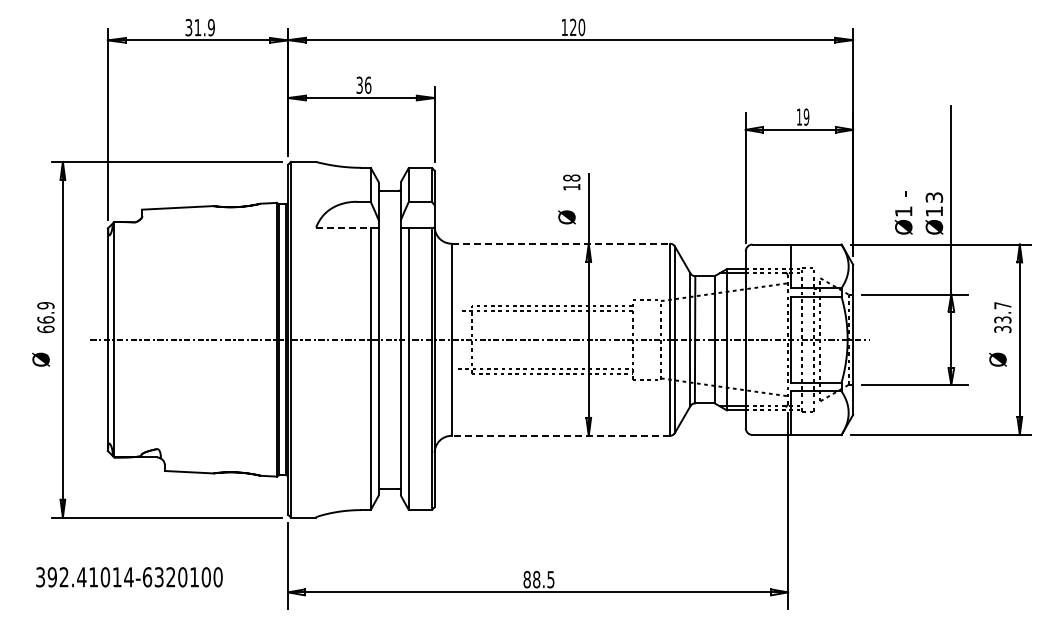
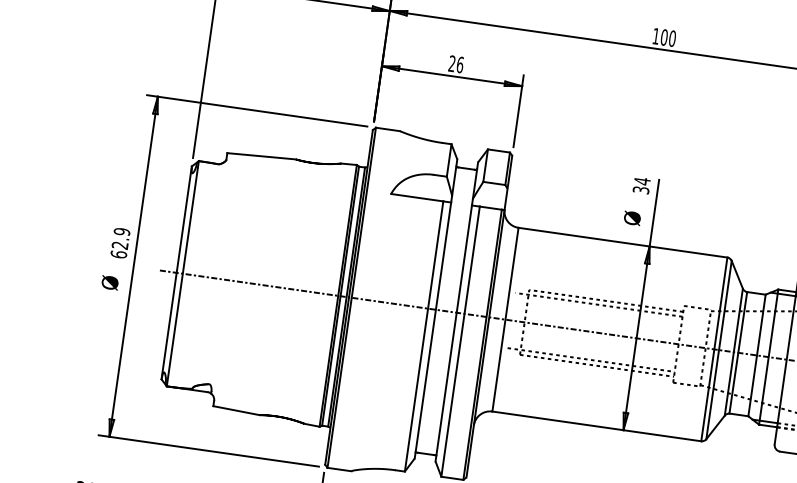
text: (573, 27) -> (664, 37), 120 -> 100
text: (359, 85) -> (451, 63), 36 -> 26
text: (571, 182) -> (641, 185), 18 -> 34
line: (343, 227) -> (417, 197), dashed -> solid
line: (561, 243) -> (623, 242), dashed -> solid
text: (45, 319) -> (119, 245), 66.9 -> 62.9
line: (560, 435) -> (596, 426), dashed -> solid

